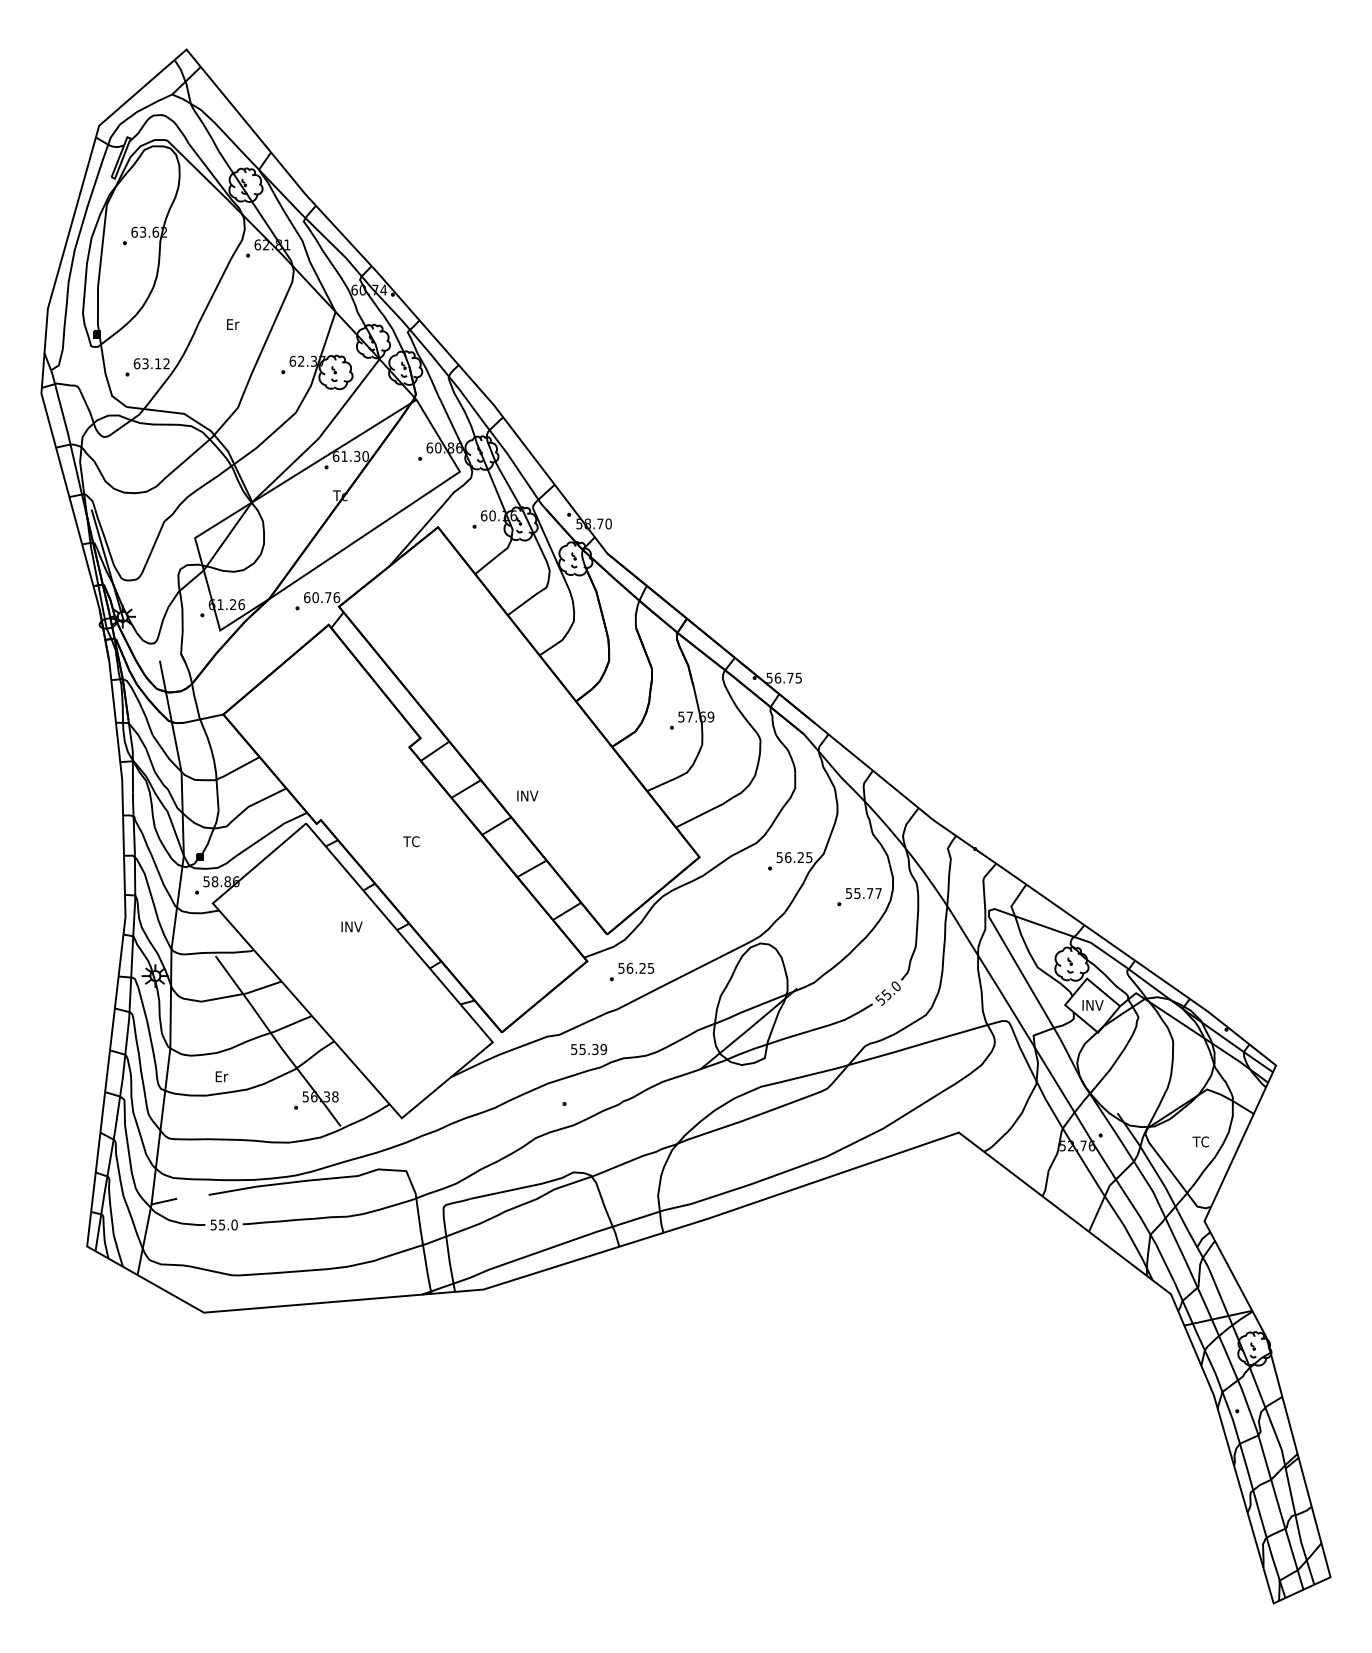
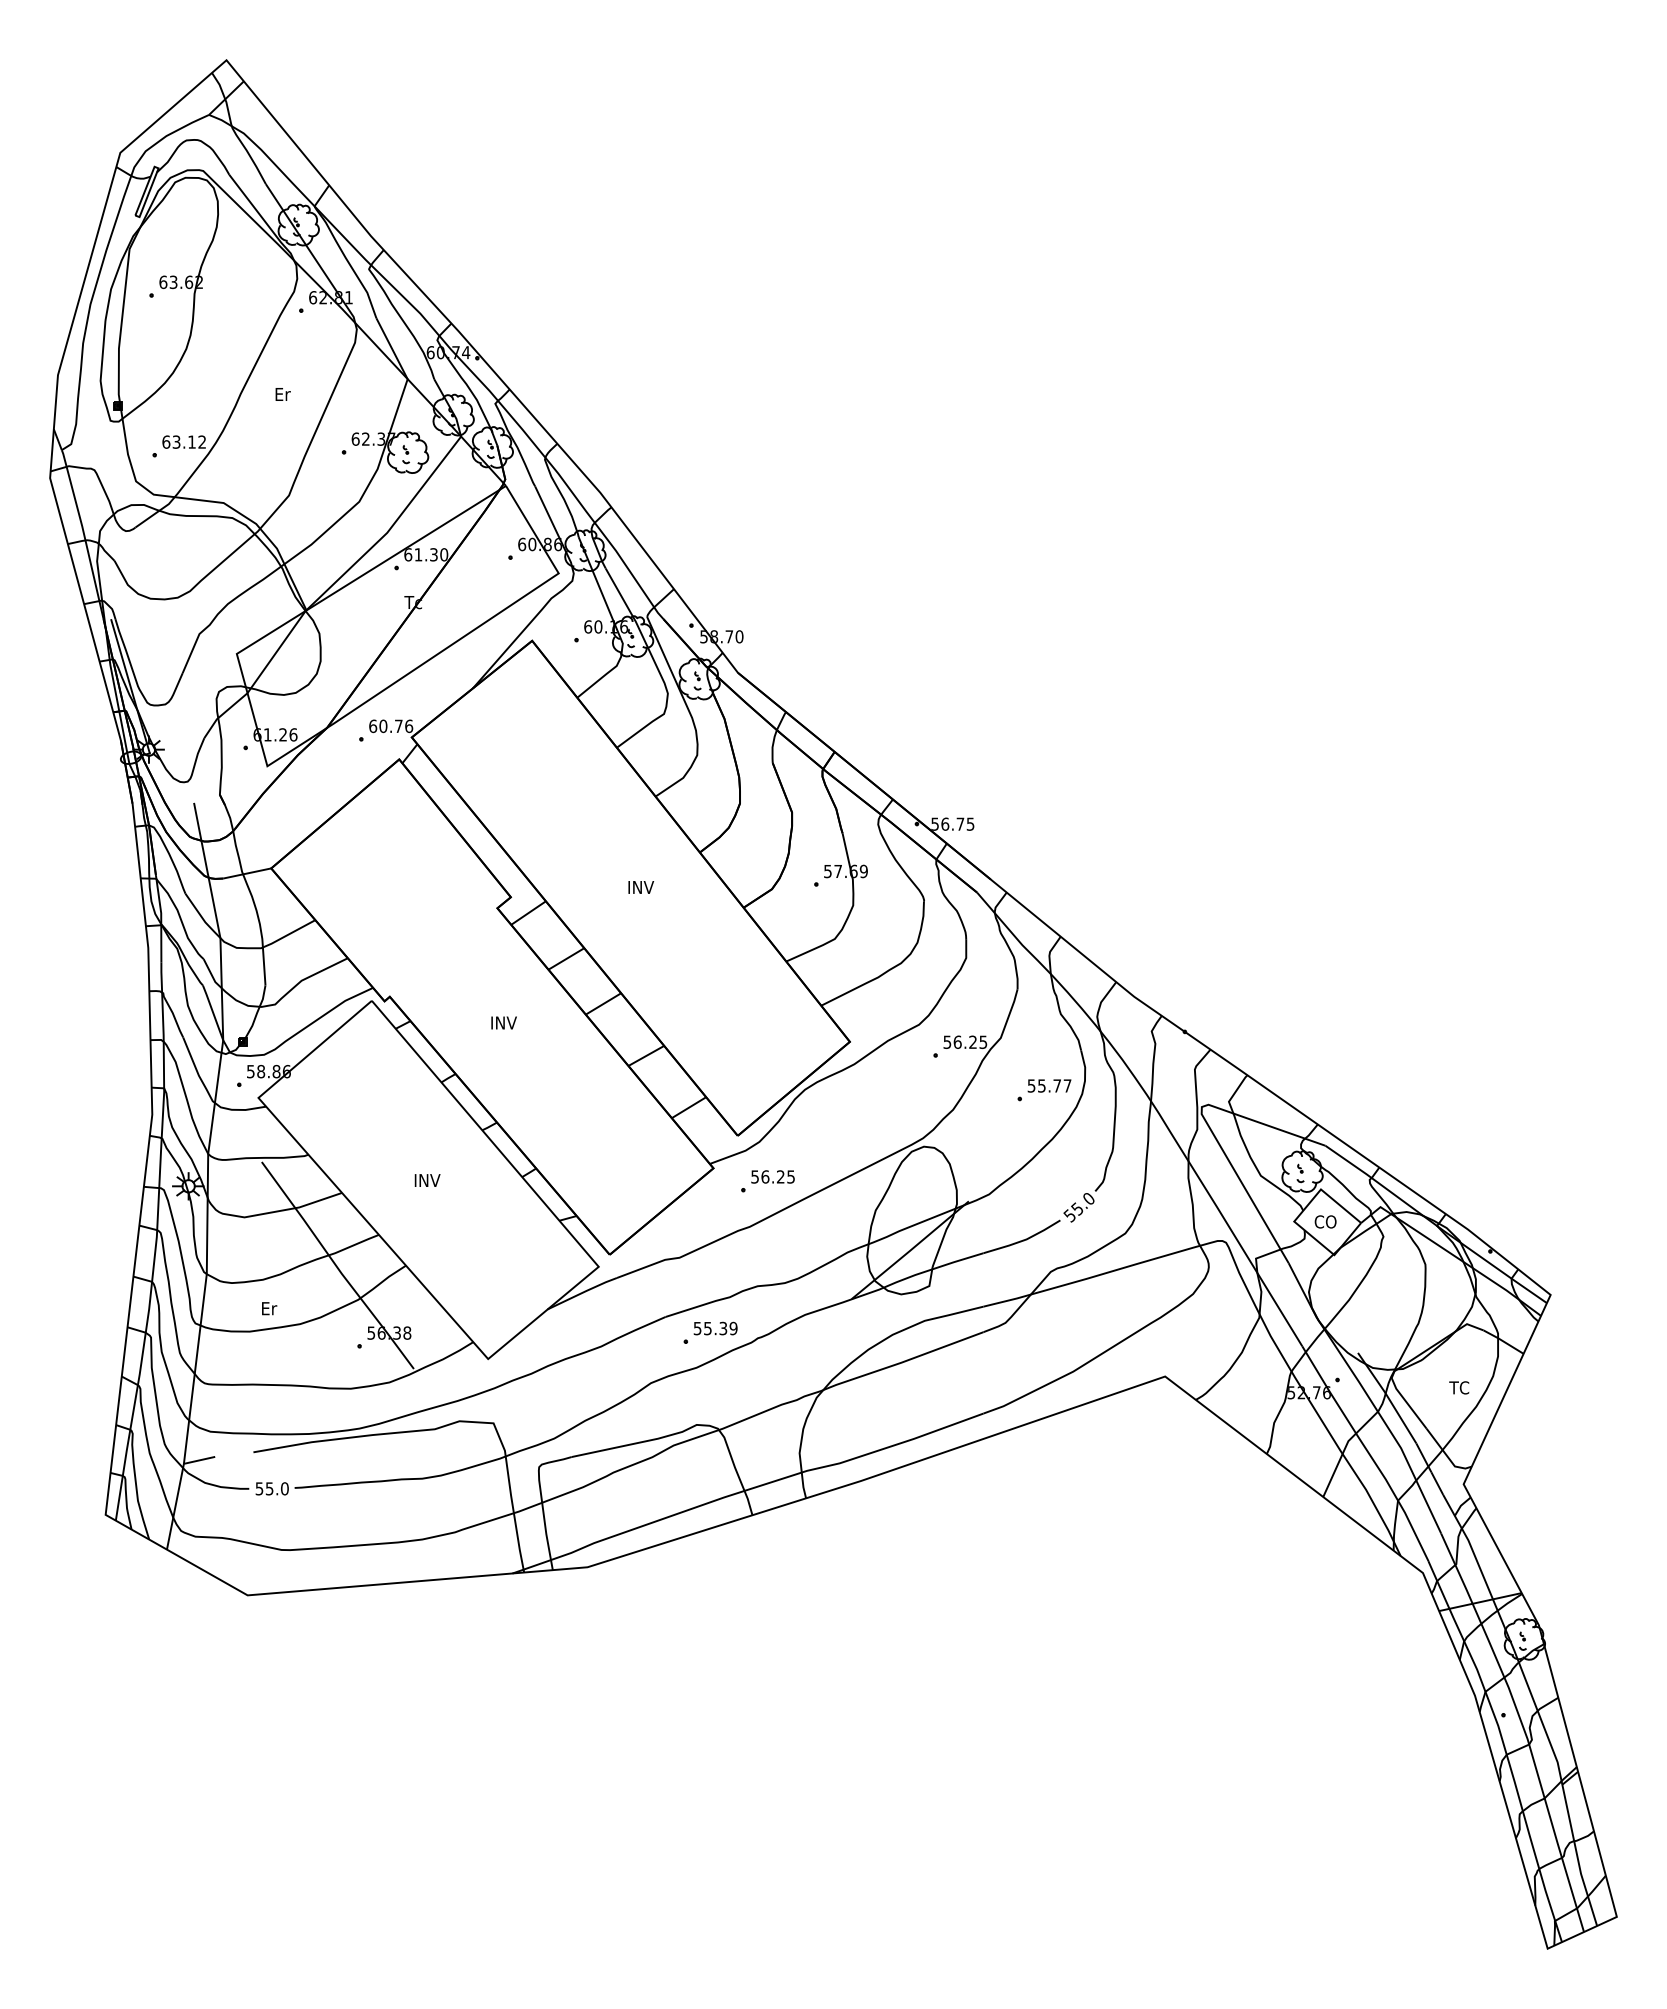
text: (528, 796) -> (641, 887), moved
text: (413, 841) -> (502, 1022), TC -> INV
text: (351, 926) -> (427, 1180), moved
text: (1092, 1005) -> (1327, 1221), INV -> CO
text: (588, 1049) -> (715, 1328), moved

